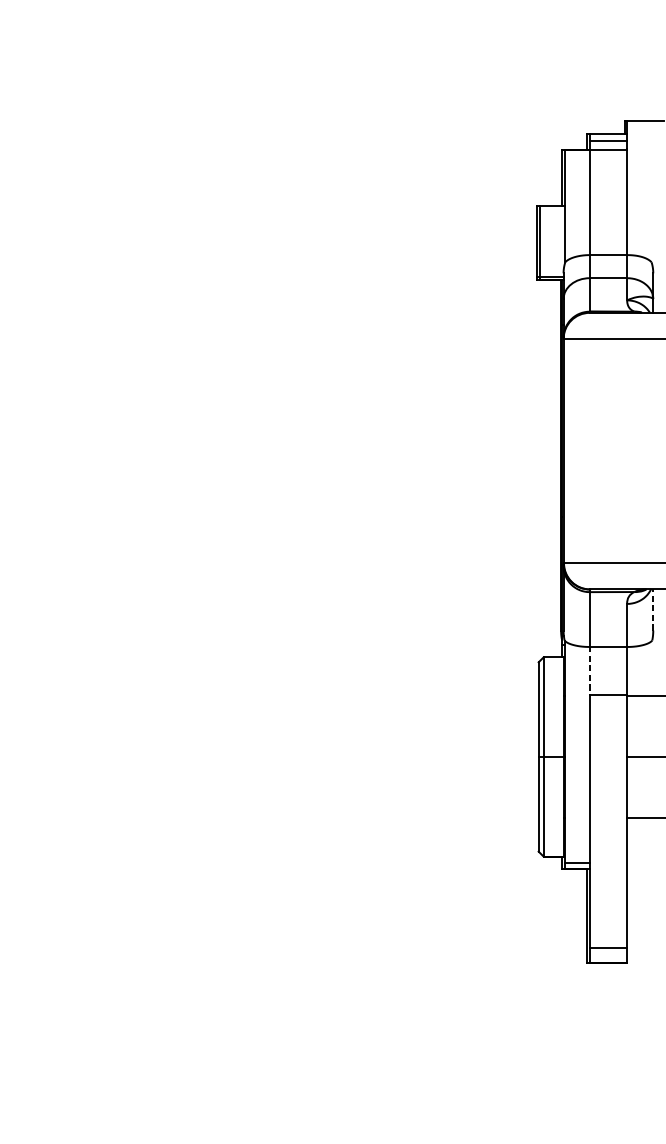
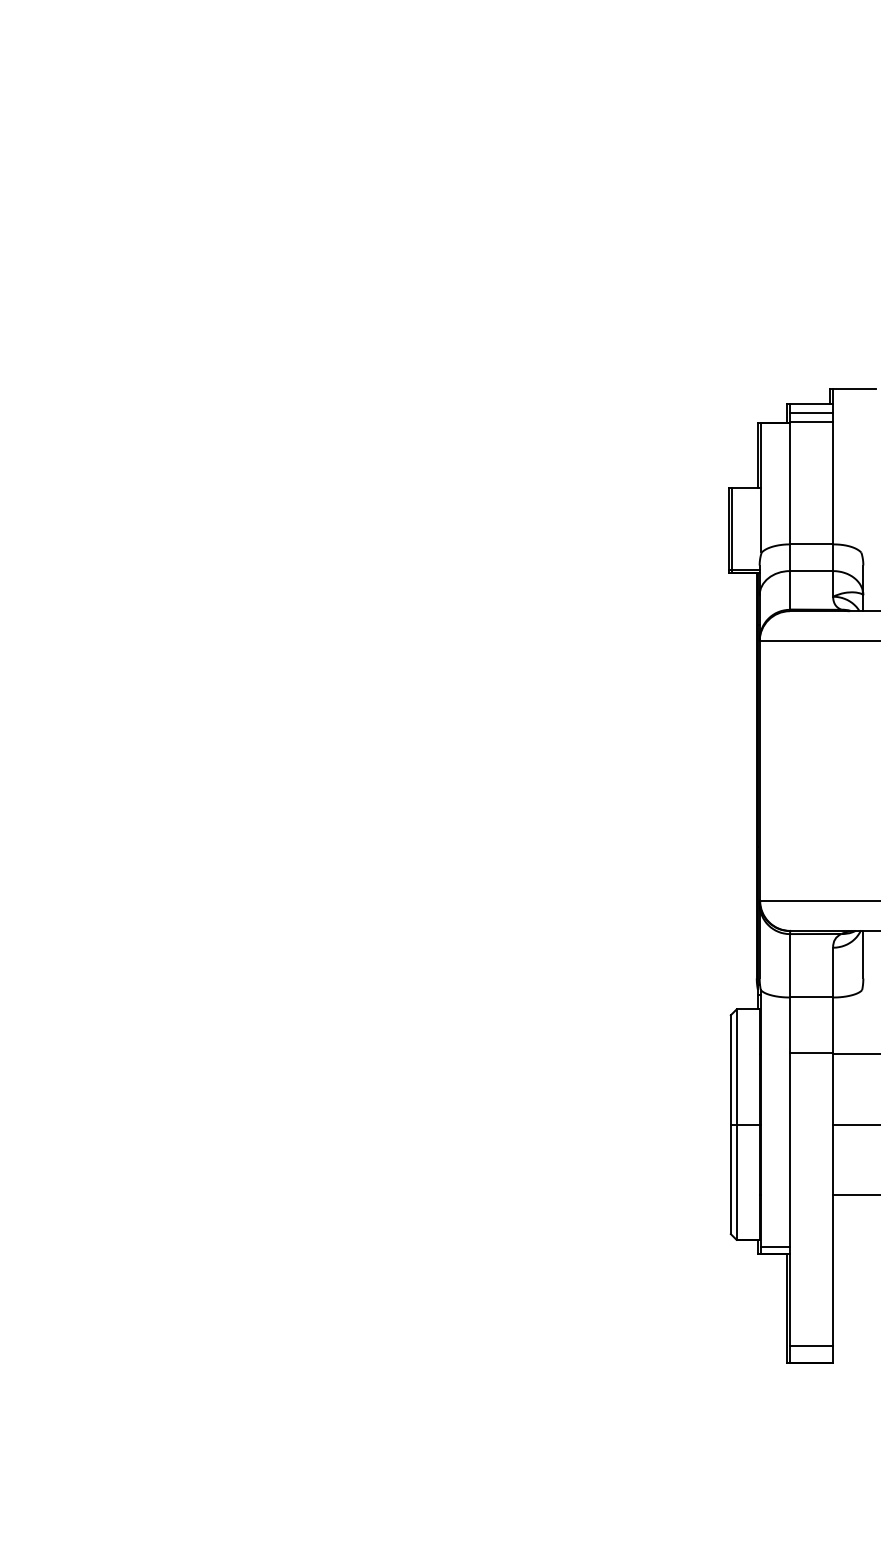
line: (653, 609) -> (863, 954), dashed -> solid
line: (589, 671) -> (789, 1025), dashed -> solid

